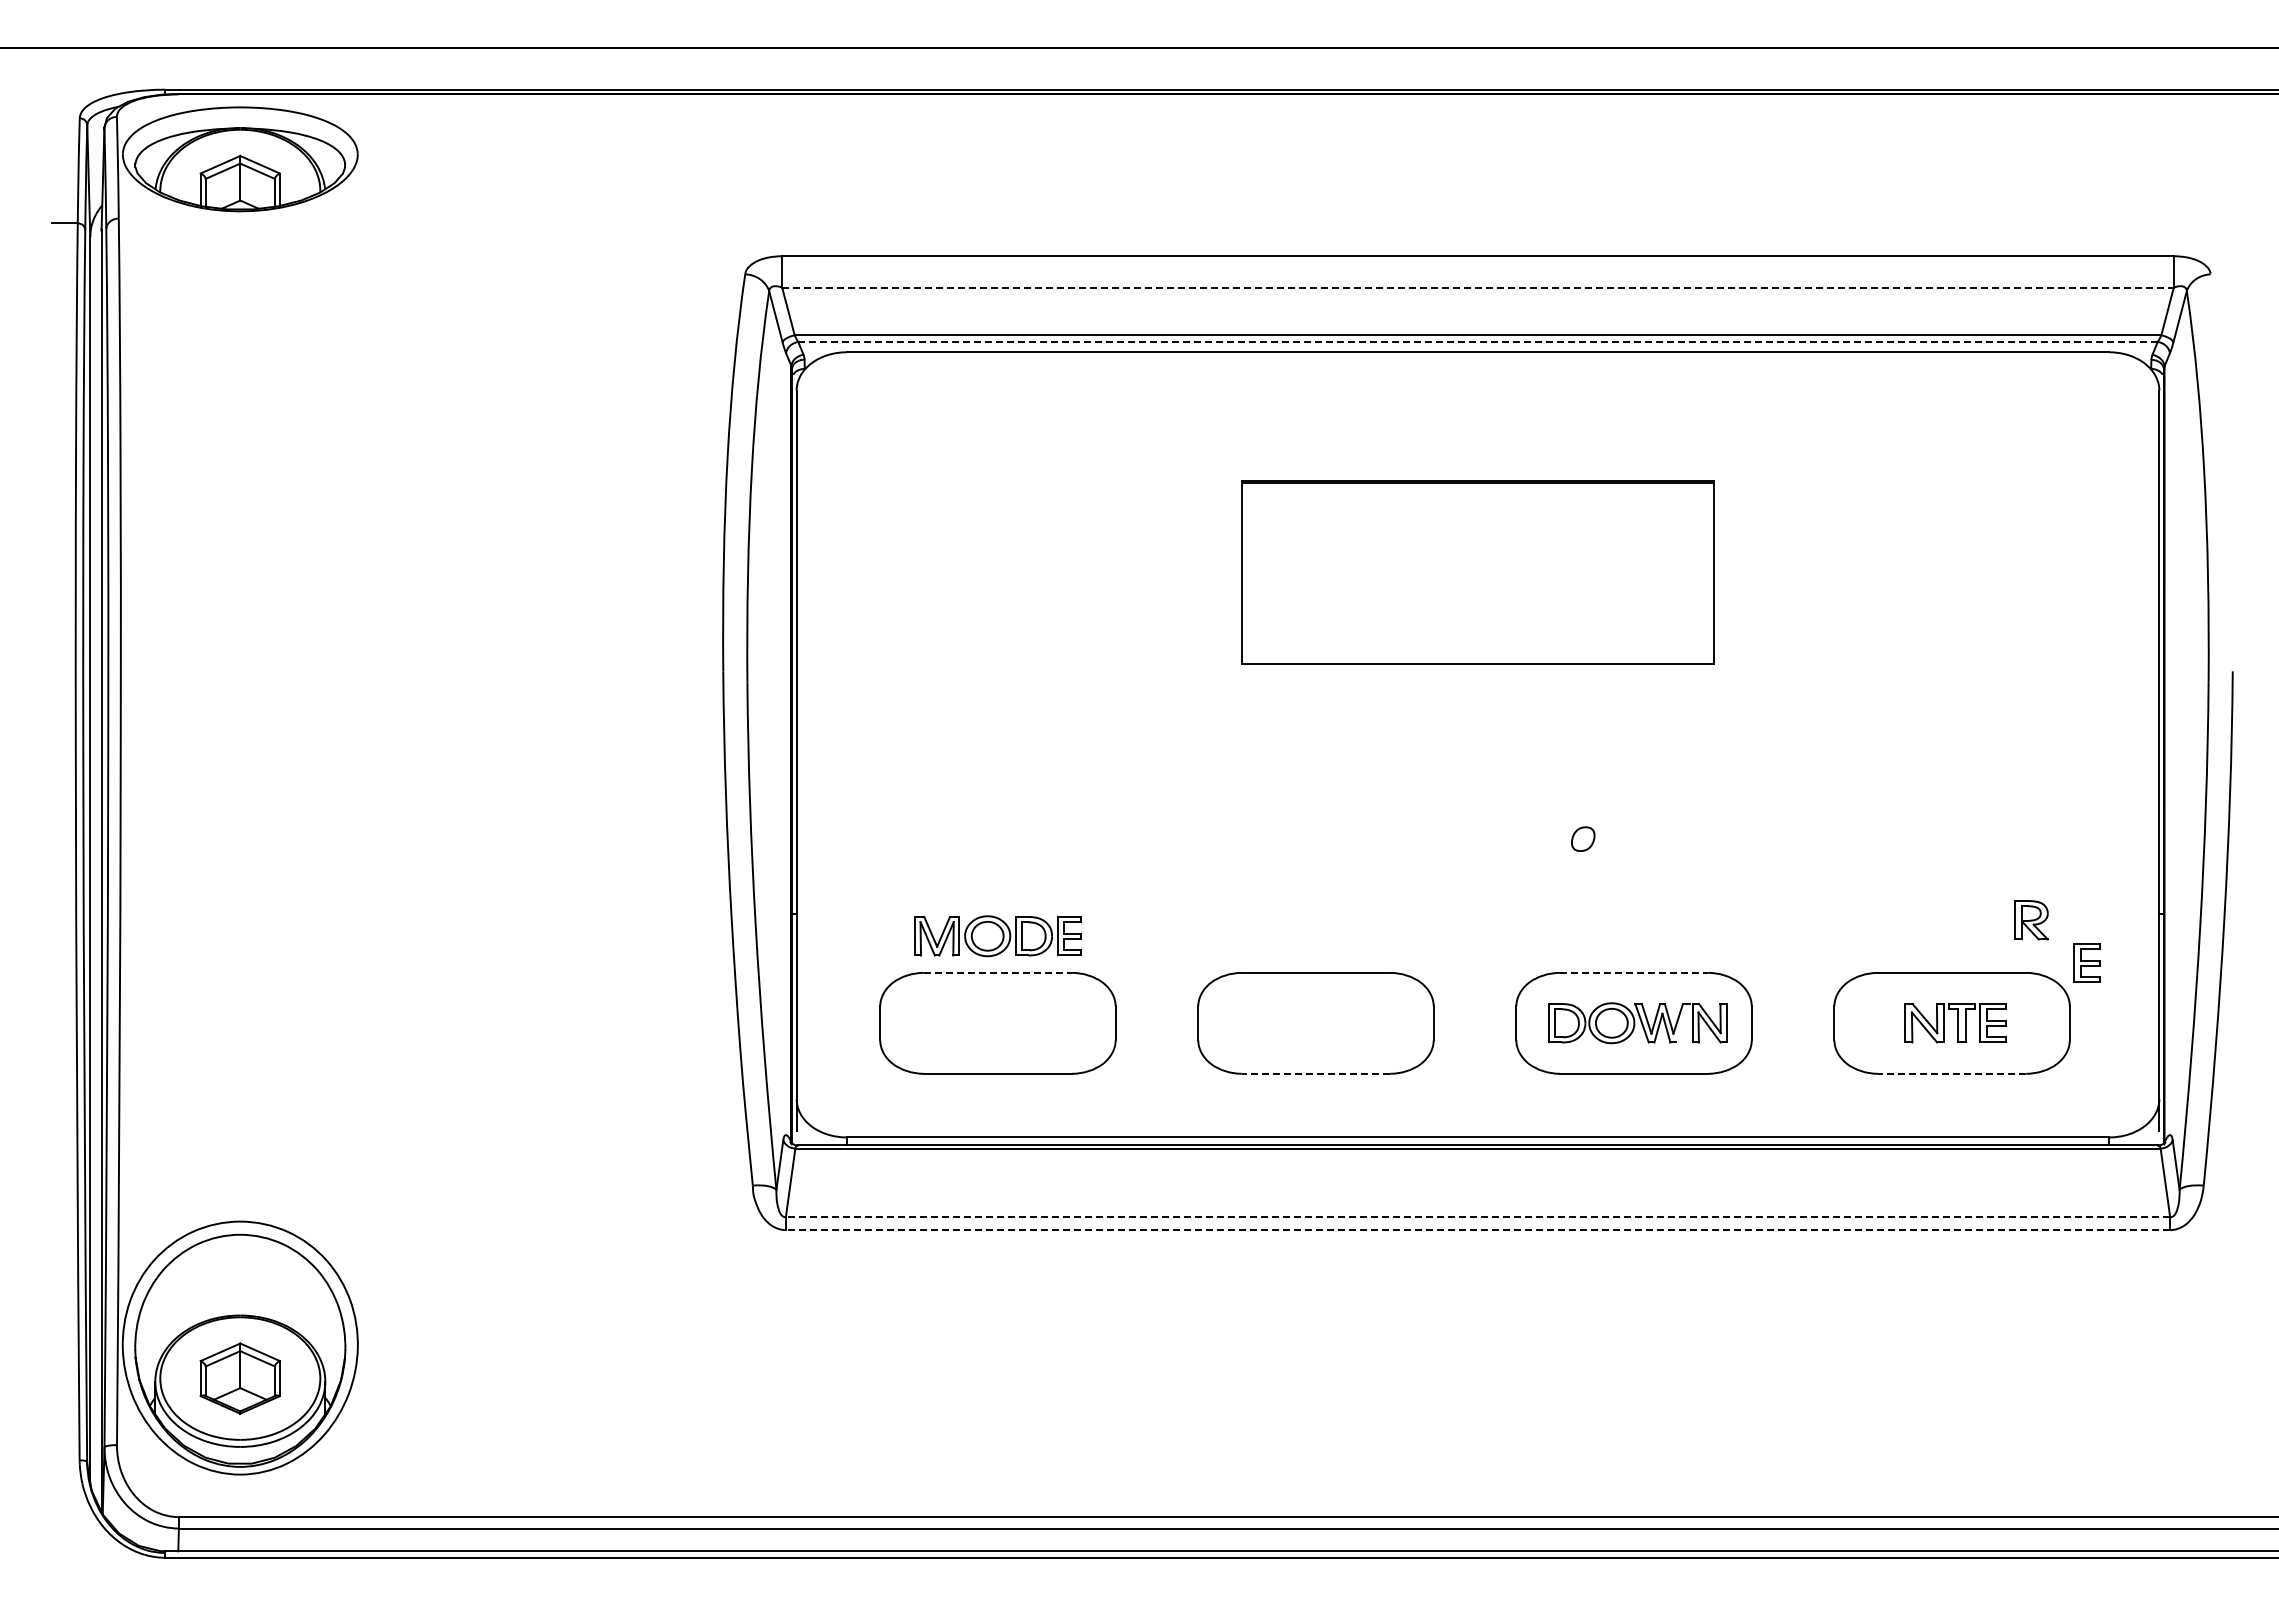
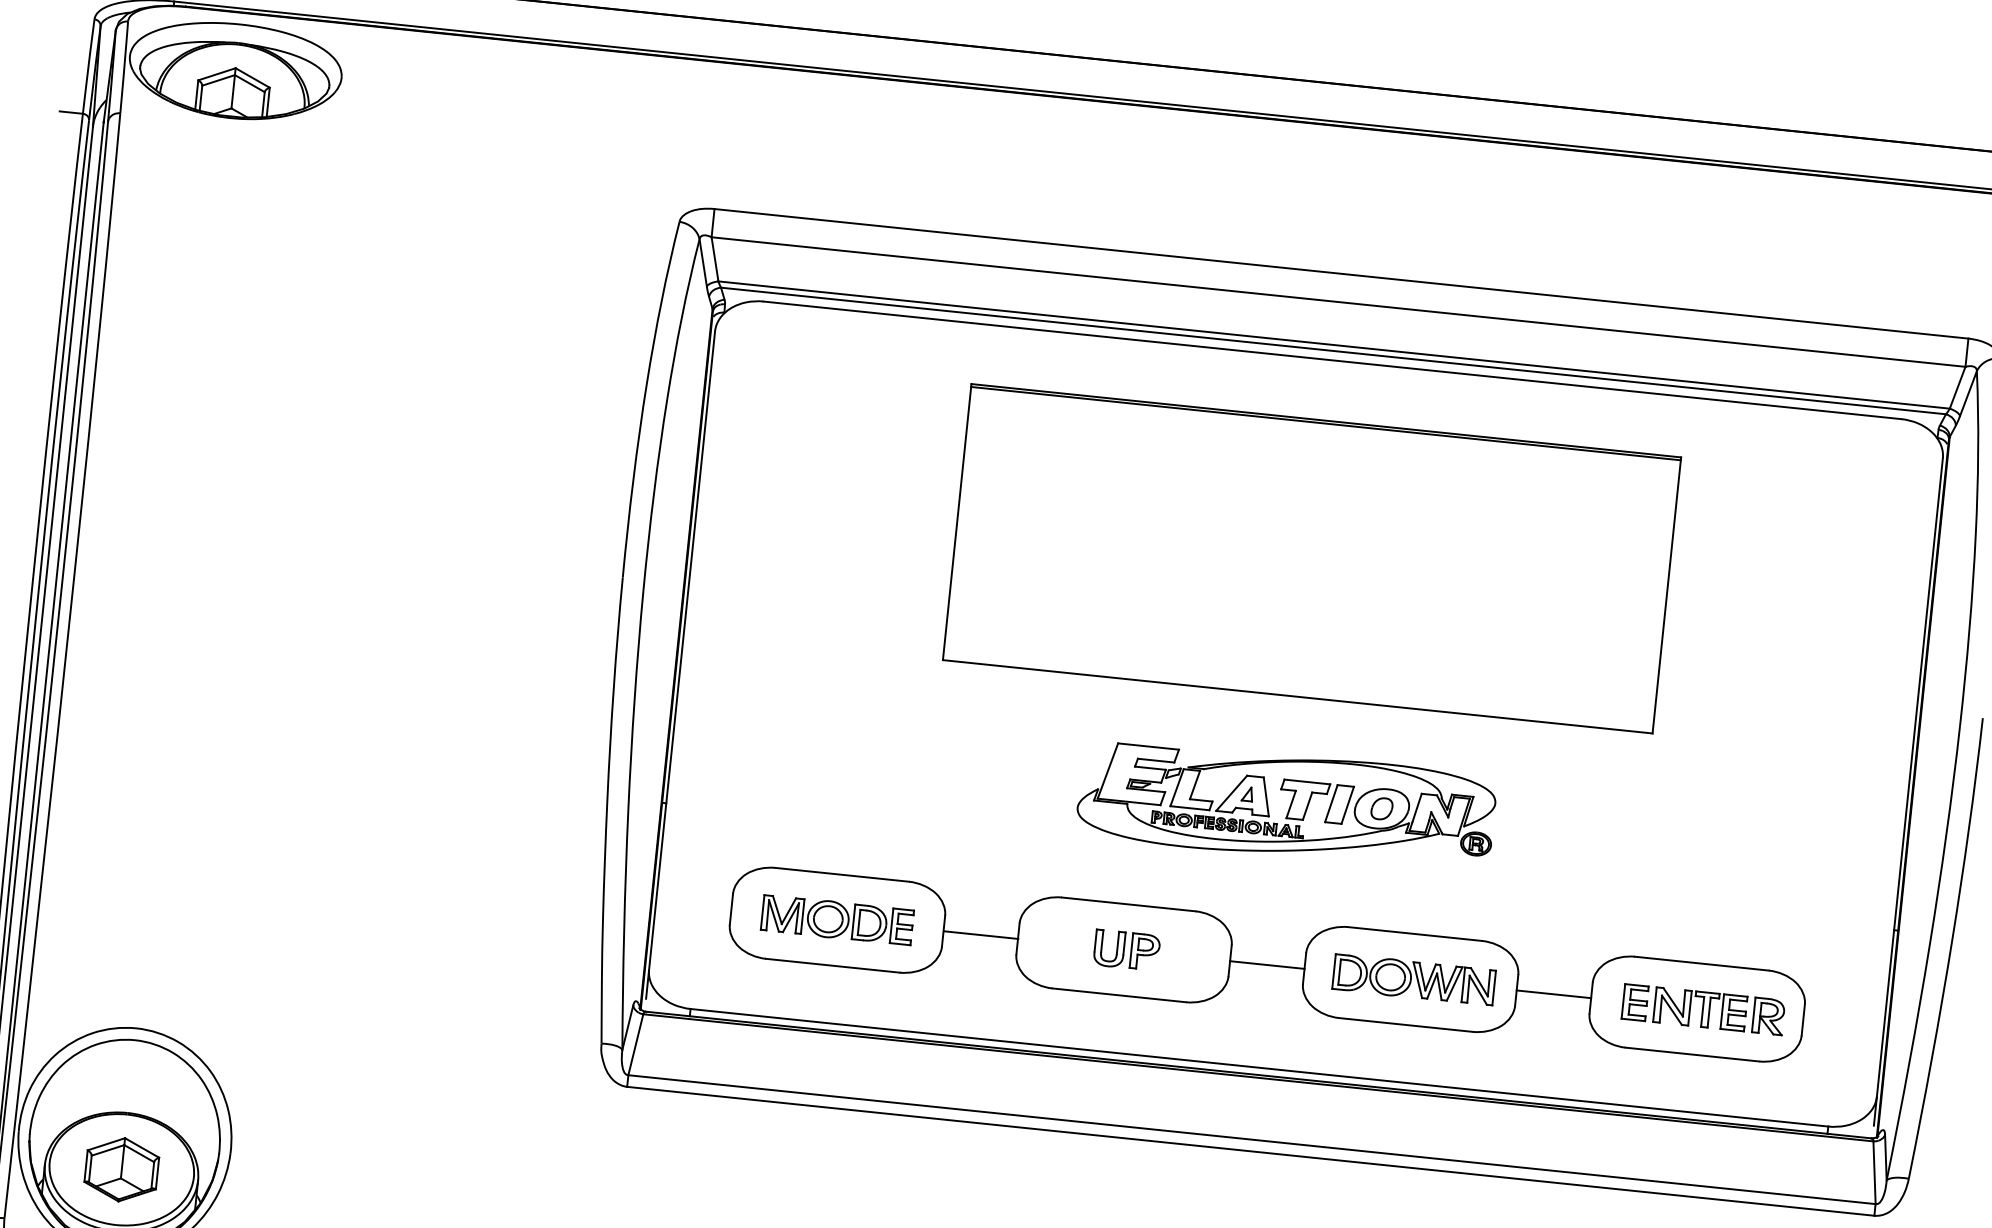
line: (1478, 287) -> (1338, 302), dashed -> solid
line: (1478, 341) -> (1333, 350), dashed -> solid
part: (1477, 572) -> (1311, 558), size x1.67
part: (1477, 845) -> (1286, 804), added
part: (2031, 920) -> (1768, 1016), moved
part: (997, 936) -> (837, 920), moved
part: (2086, 962) -> (1634, 1001), moved
line: (998, 972) -> (842, 874), dashed -> solid
line: (1634, 972) -> (1415, 933), dashed -> solid
line: (1156, 1023) -> (980, 935), added
part: (1318, 1023) -> (1126, 950), added
line: (1474, 1023) -> (1266, 964), added
line: (1682, 1023) -> (1454, 984), added
line: (1792, 1023) -> (1553, 994), added
line: (1315, 1073) -> (1118, 995), dashed -> solid
line: (1951, 1073) -> (1691, 1054), dashed -> solid
line: (1477, 1217) -> (1251, 1139), dashed -> solid
line: (1477, 1230) -> (1250, 1151), dashed -> solid

